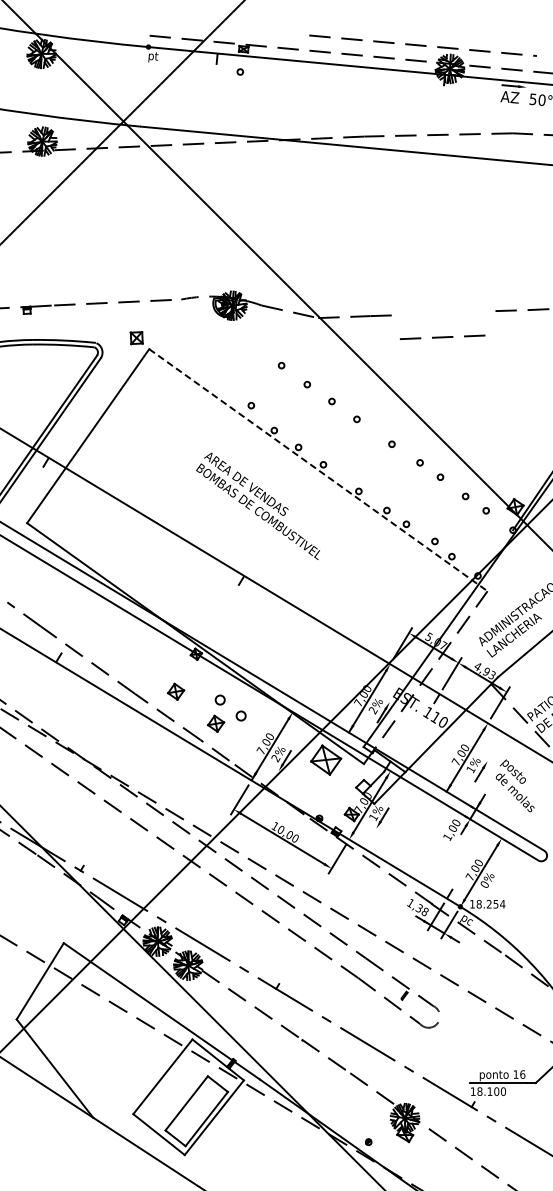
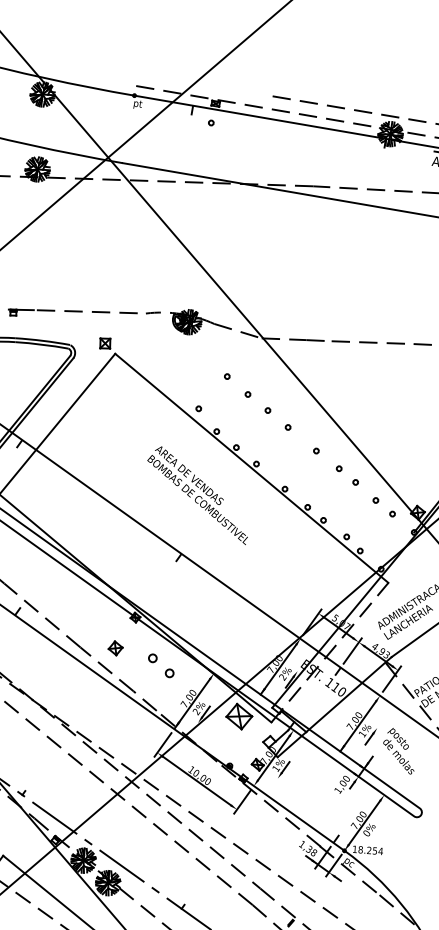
line: (442, 336) -> (368, 341), moved
line: (318, 470) -> (251, 468), dashed -> solid
part: (216, 723) -> (148, 678), removed

